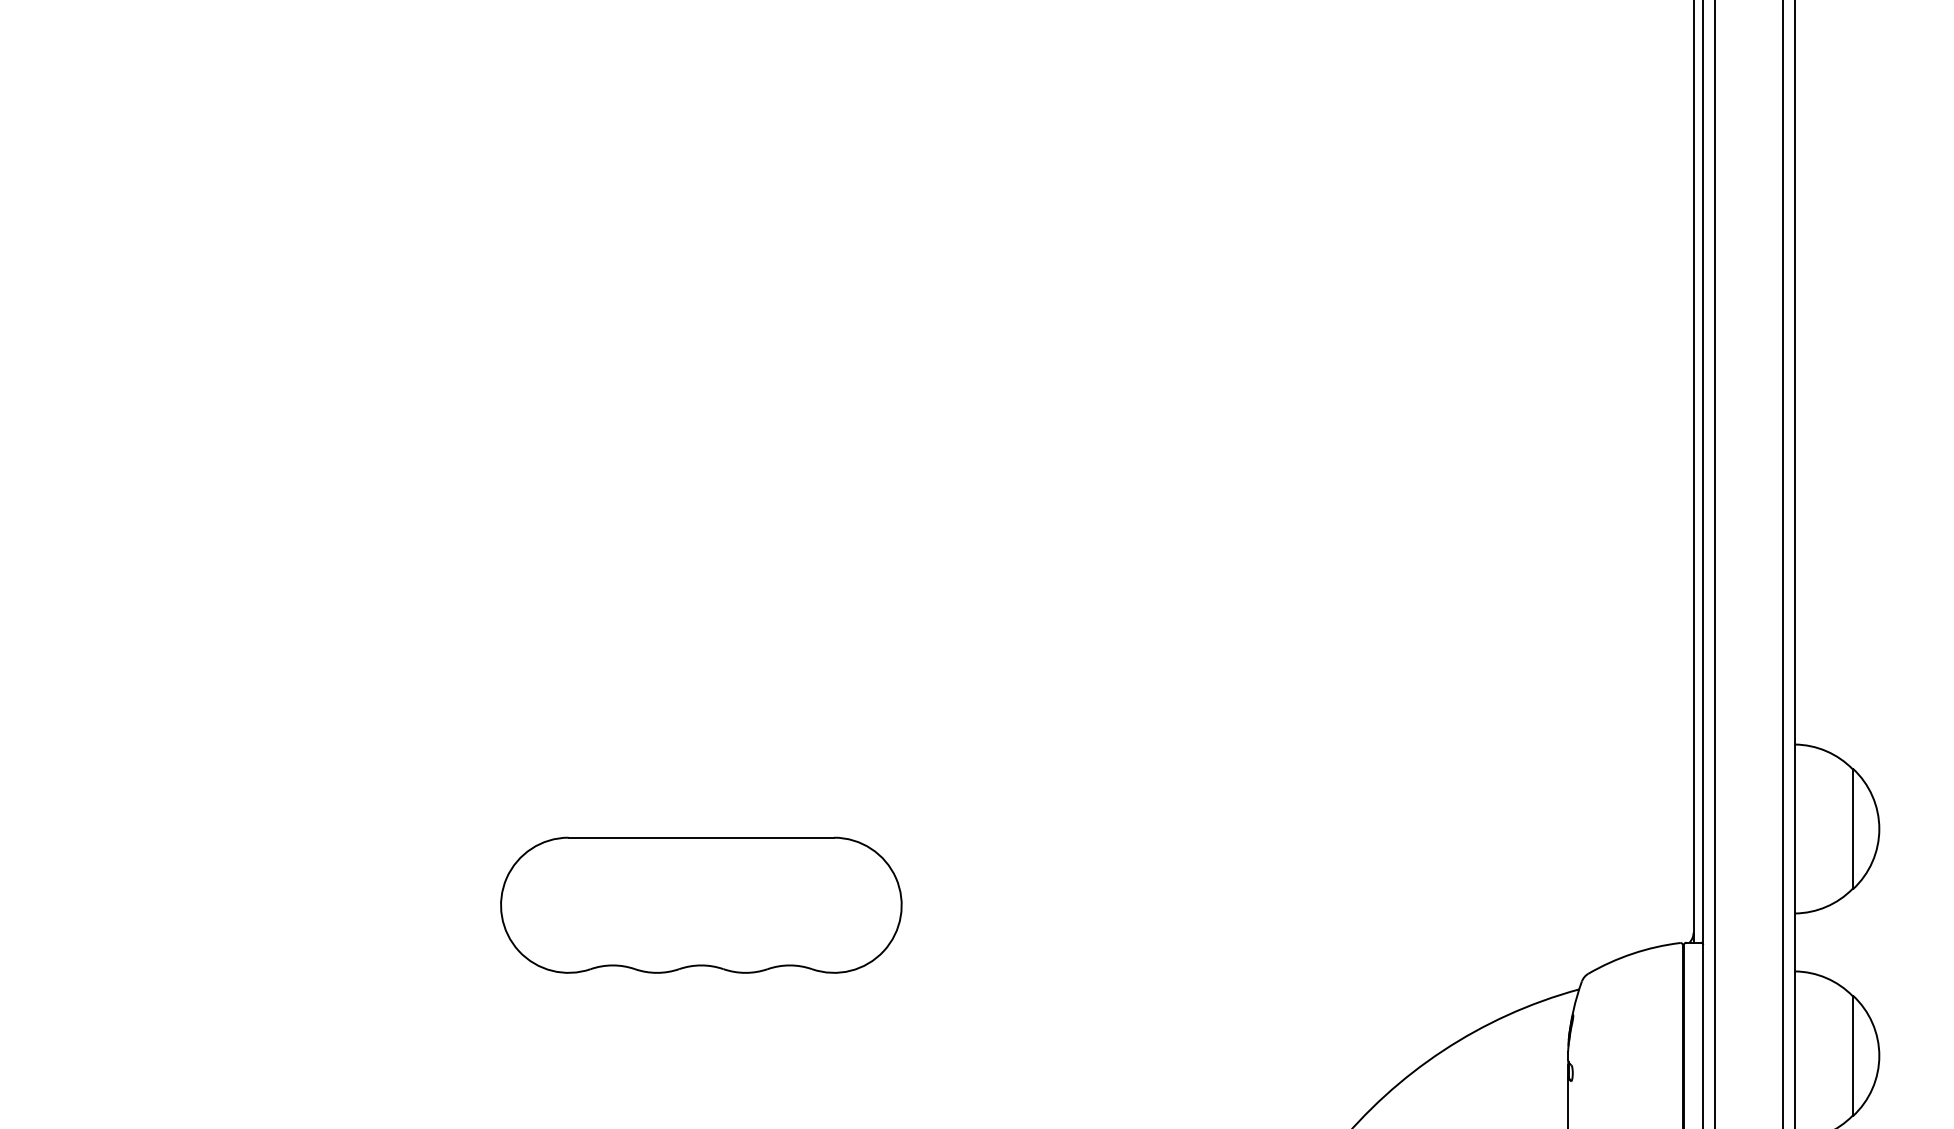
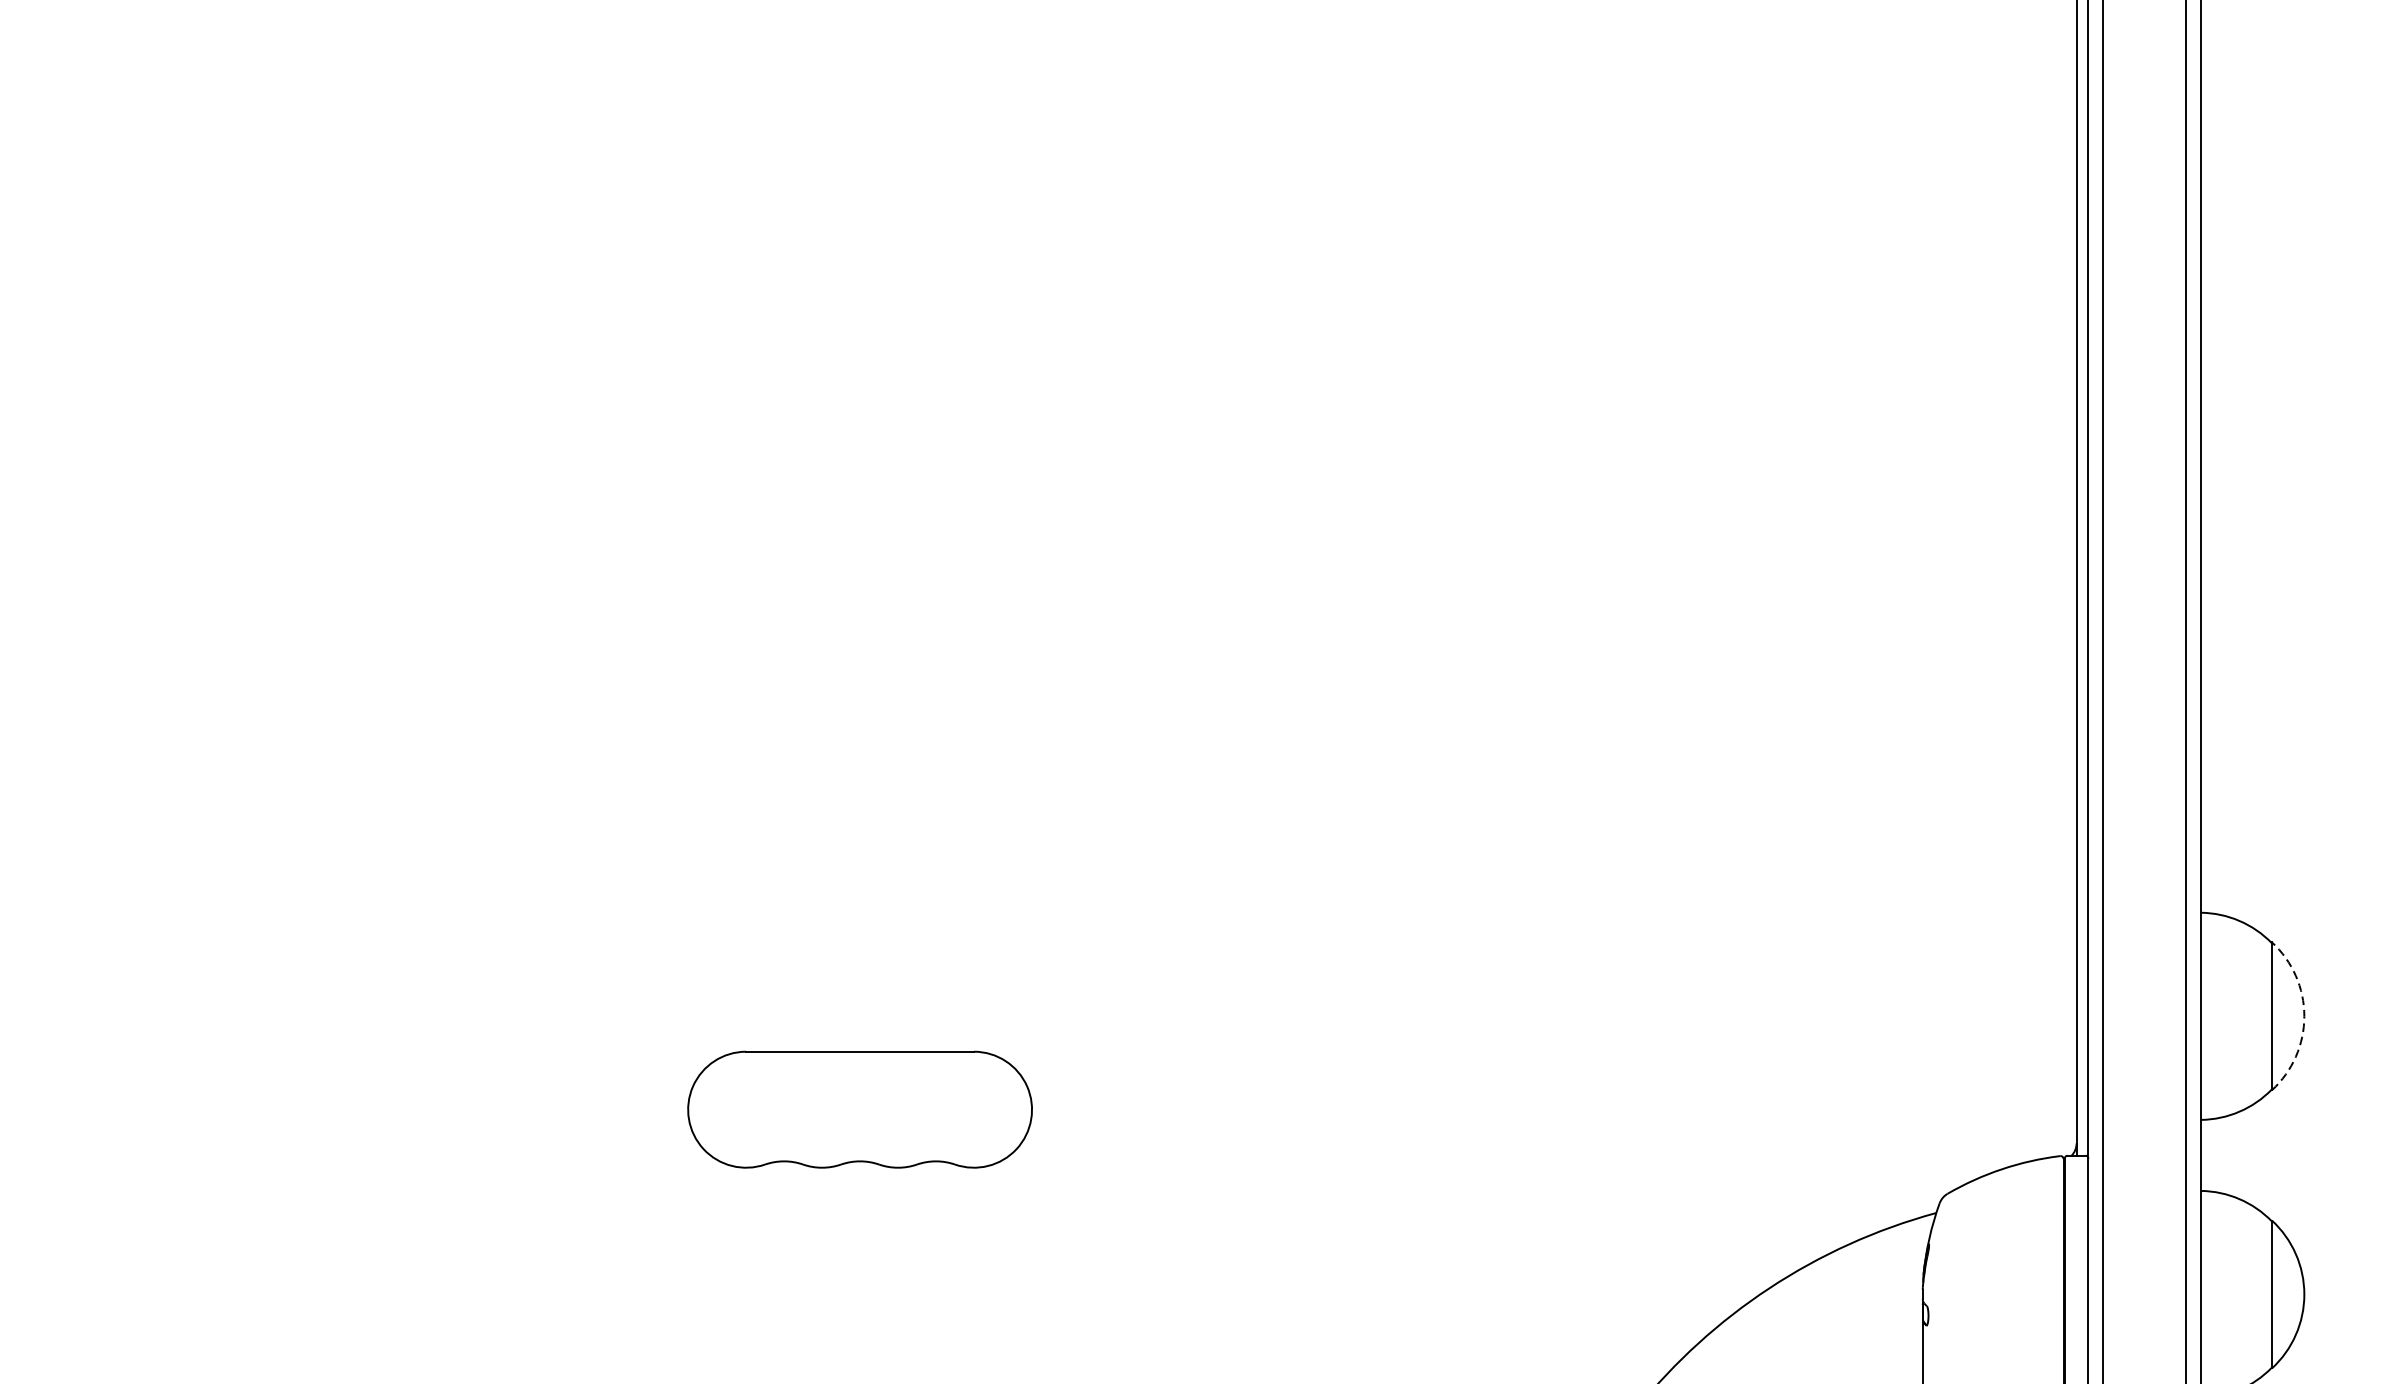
arc: (1879, 829) -> (2304, 1016), solid -> dashed
part: (701, 904) -> (860, 1108), size x0.7

